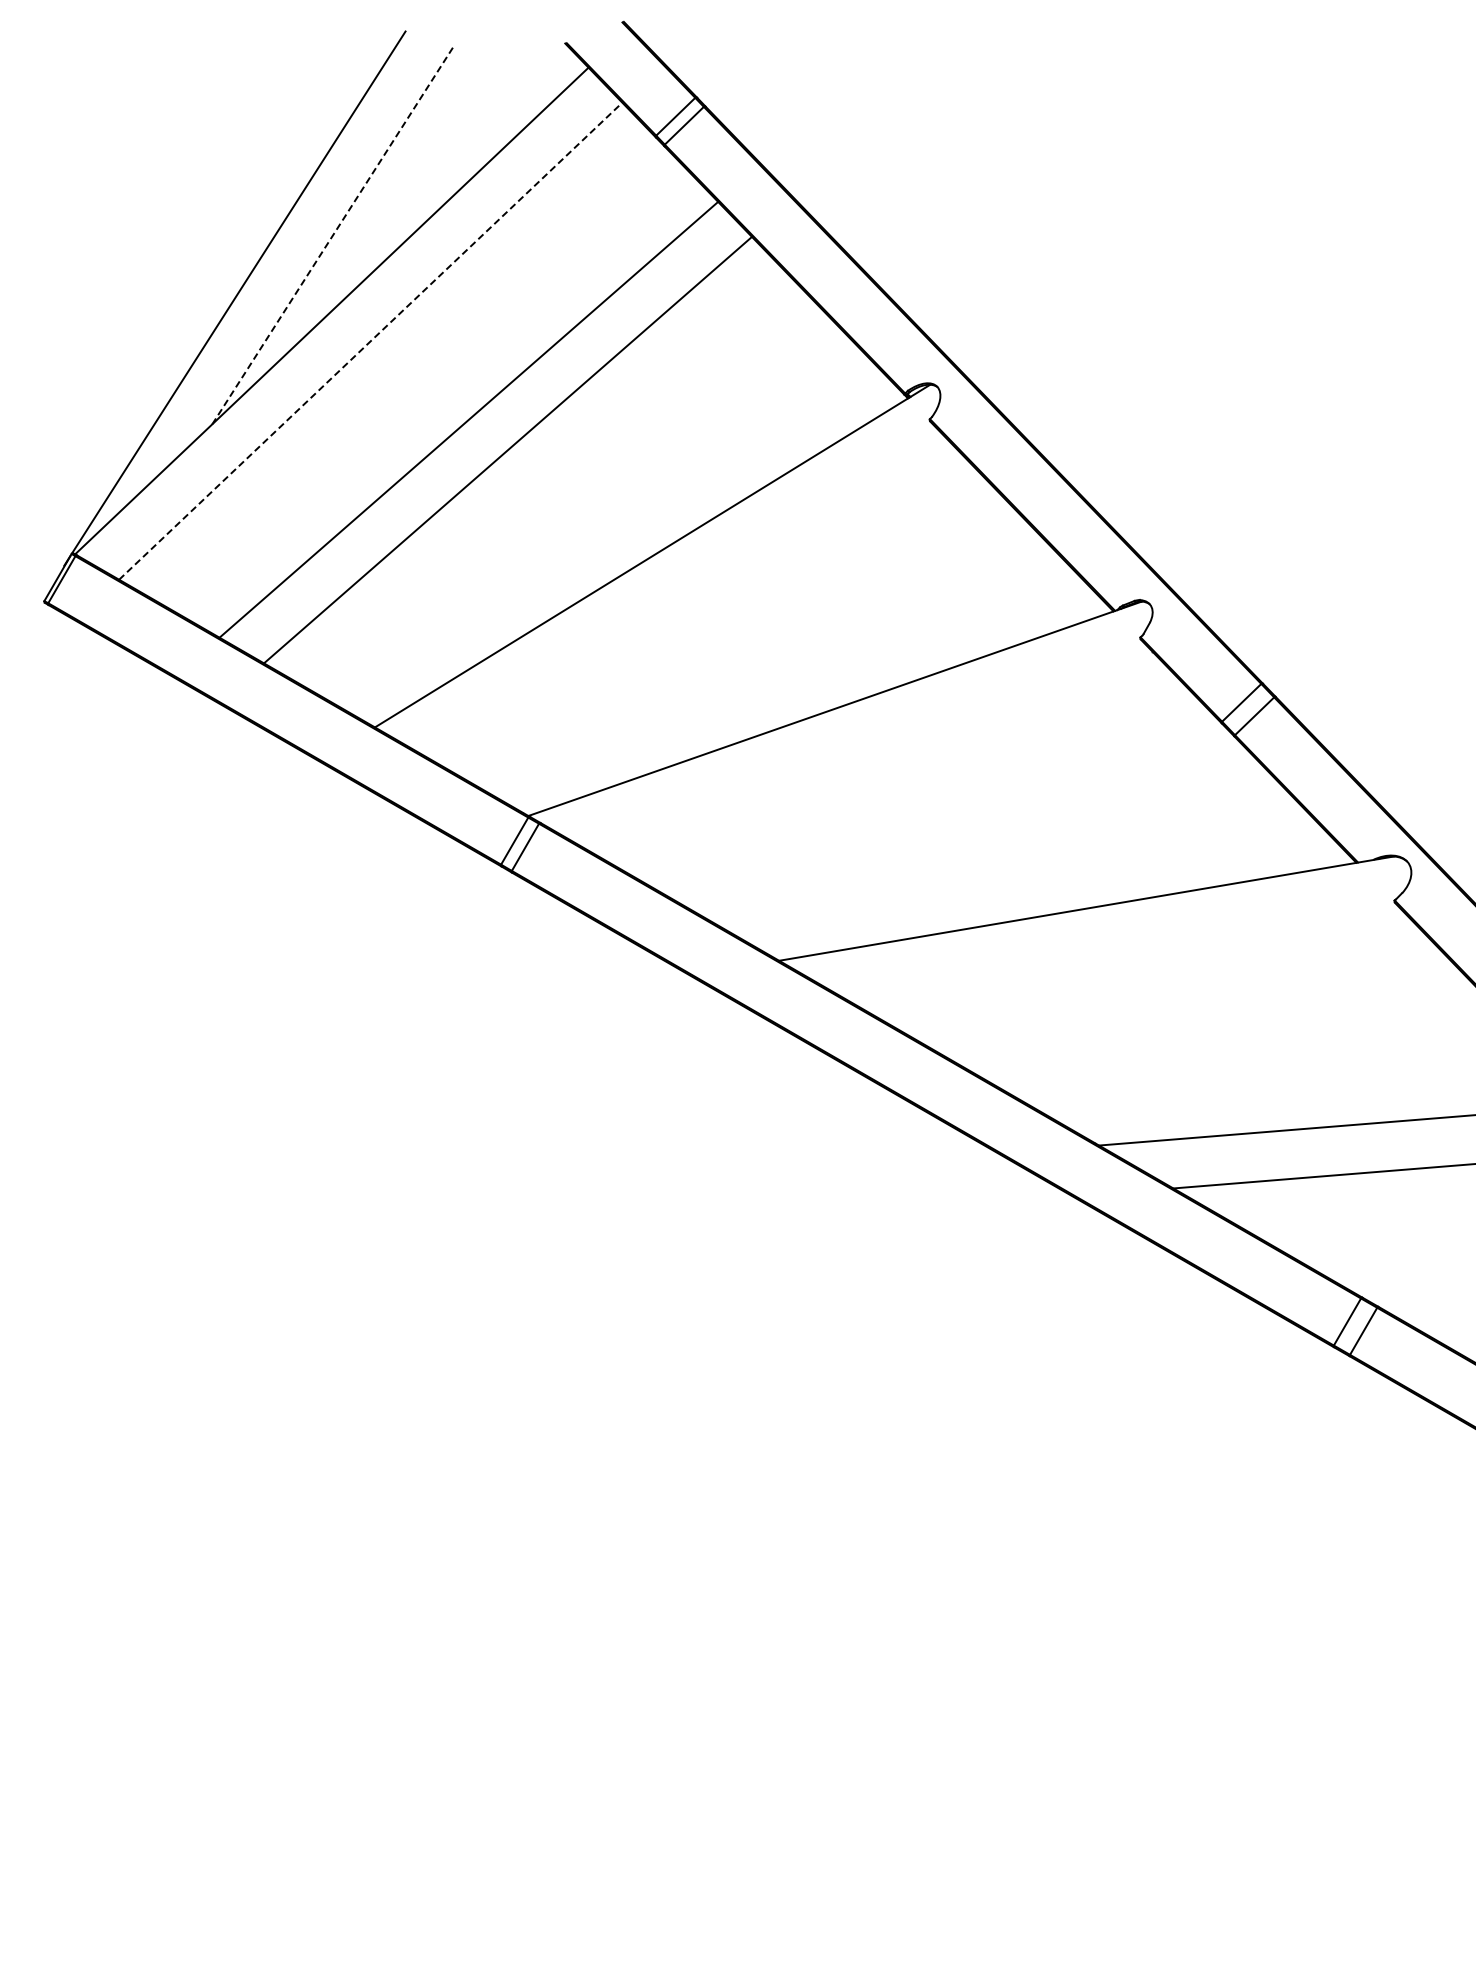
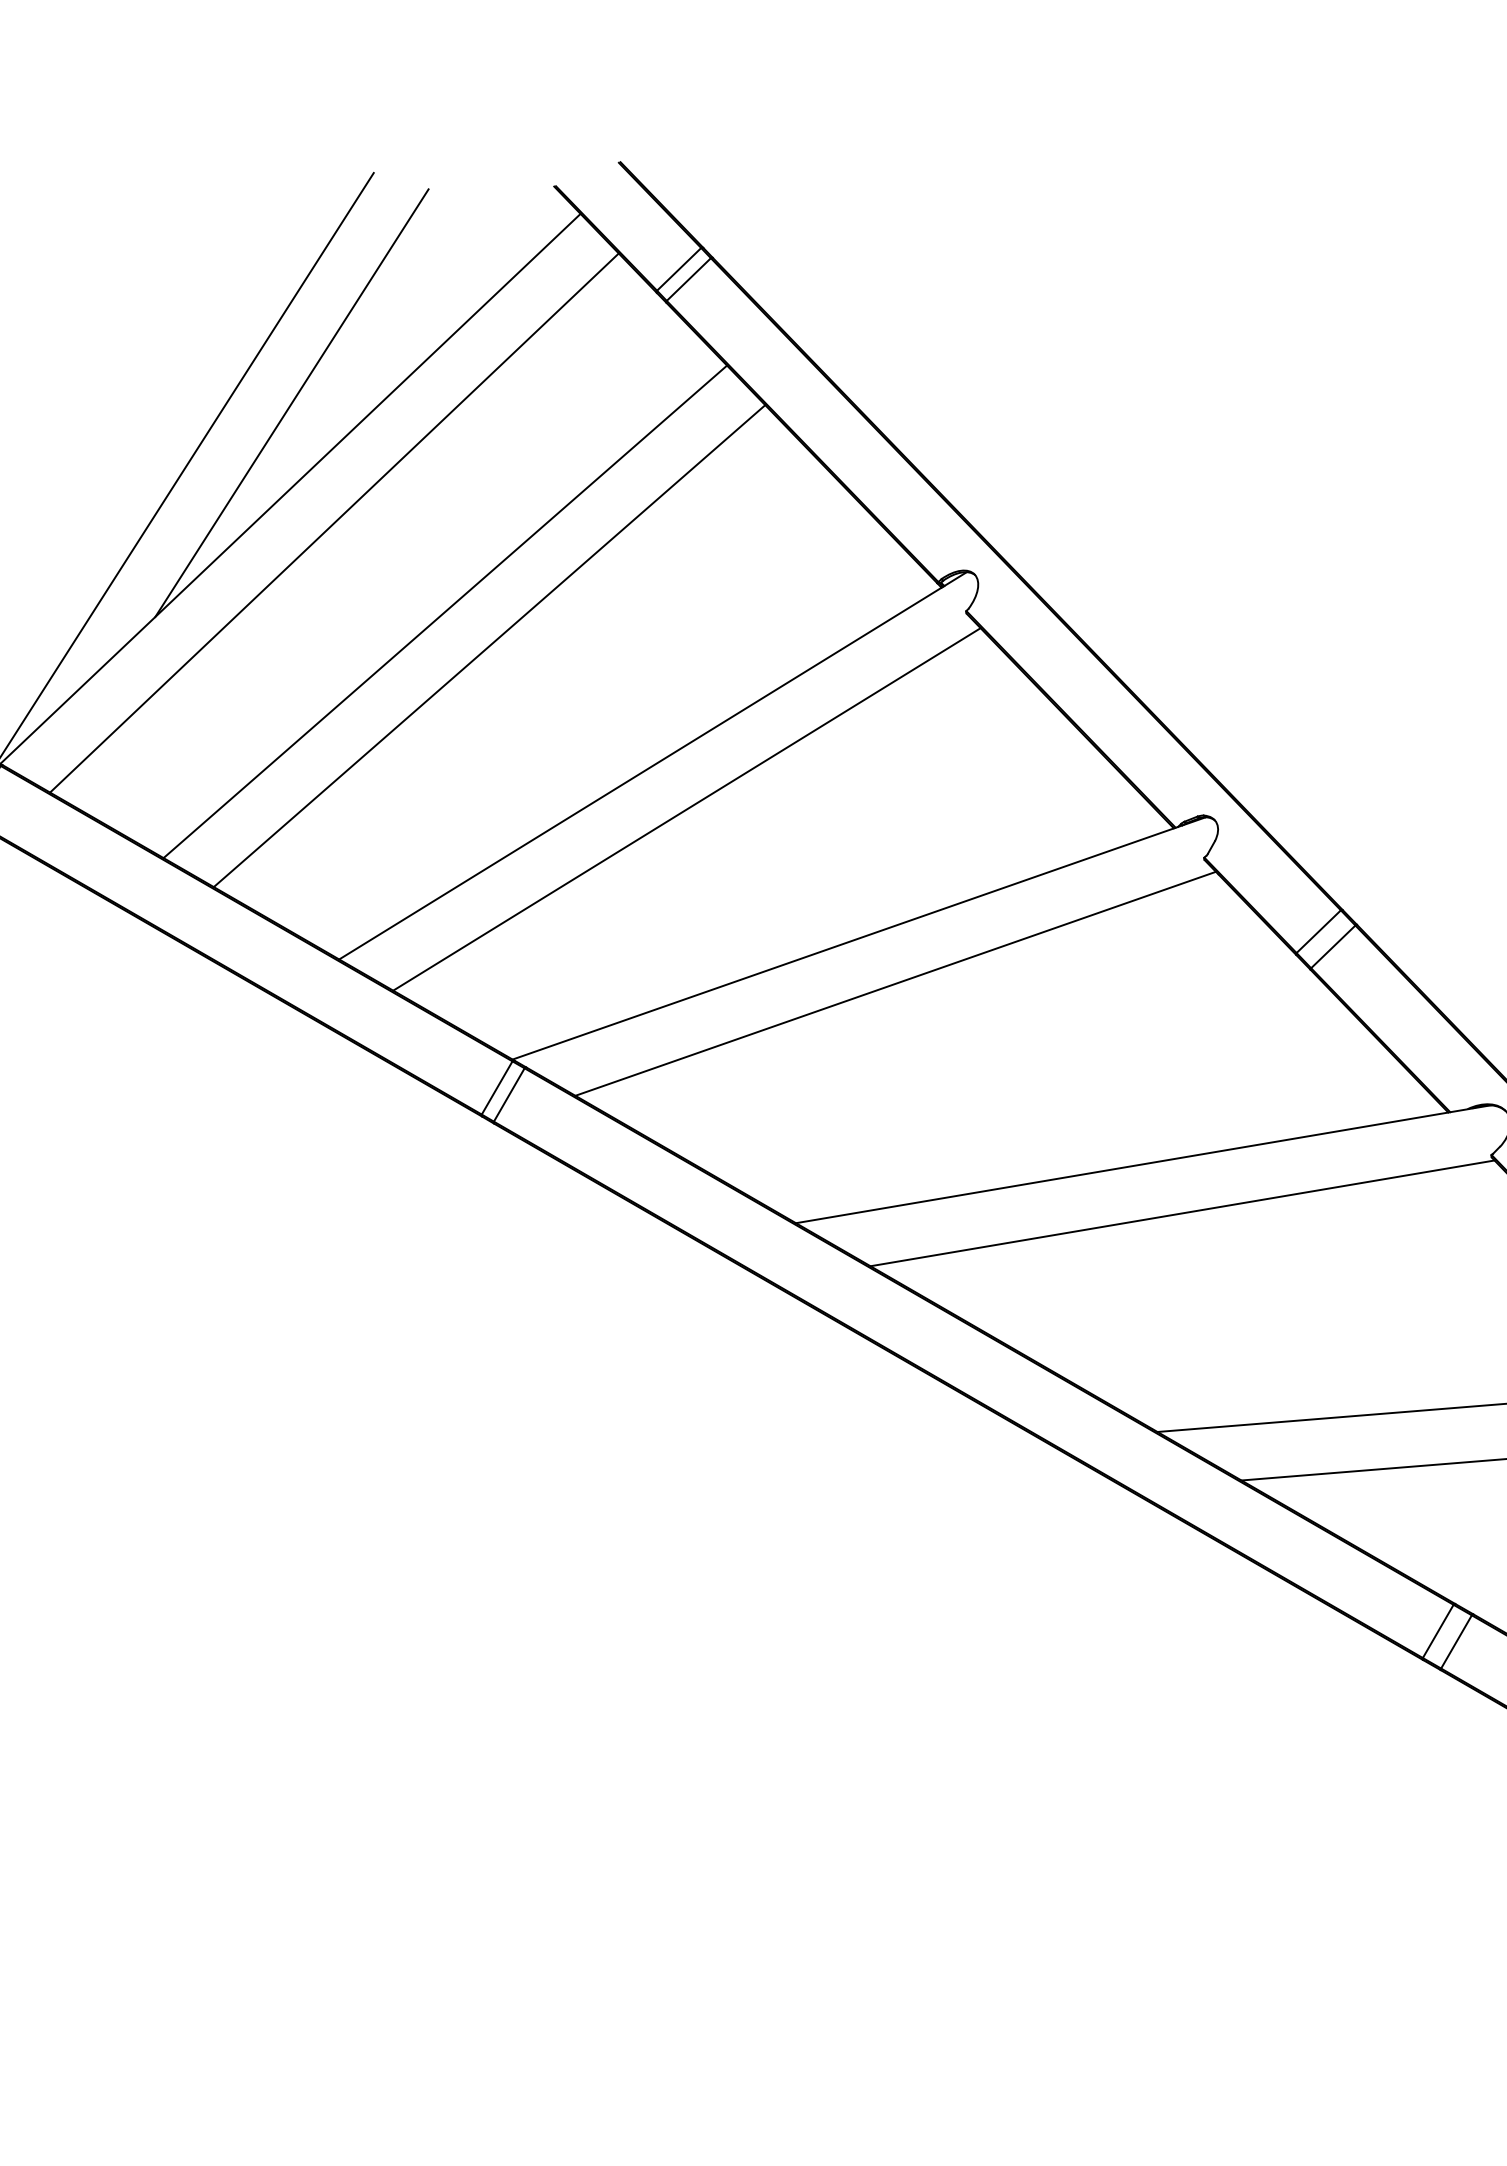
line: (333, 235) -> (292, 403), dashed -> solid
line: (370, 341) -> (334, 523), dashed -> solid
line: (682, 594) -> (686, 809), added
line: (866, 748) -> (894, 983), added
line: (1121, 951) -> (1182, 1212), added

